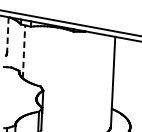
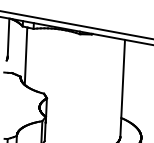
line: (7, 34) -> (8, 37), dashed -> solid
line: (24, 52) -> (26, 56), dashed -> solid

